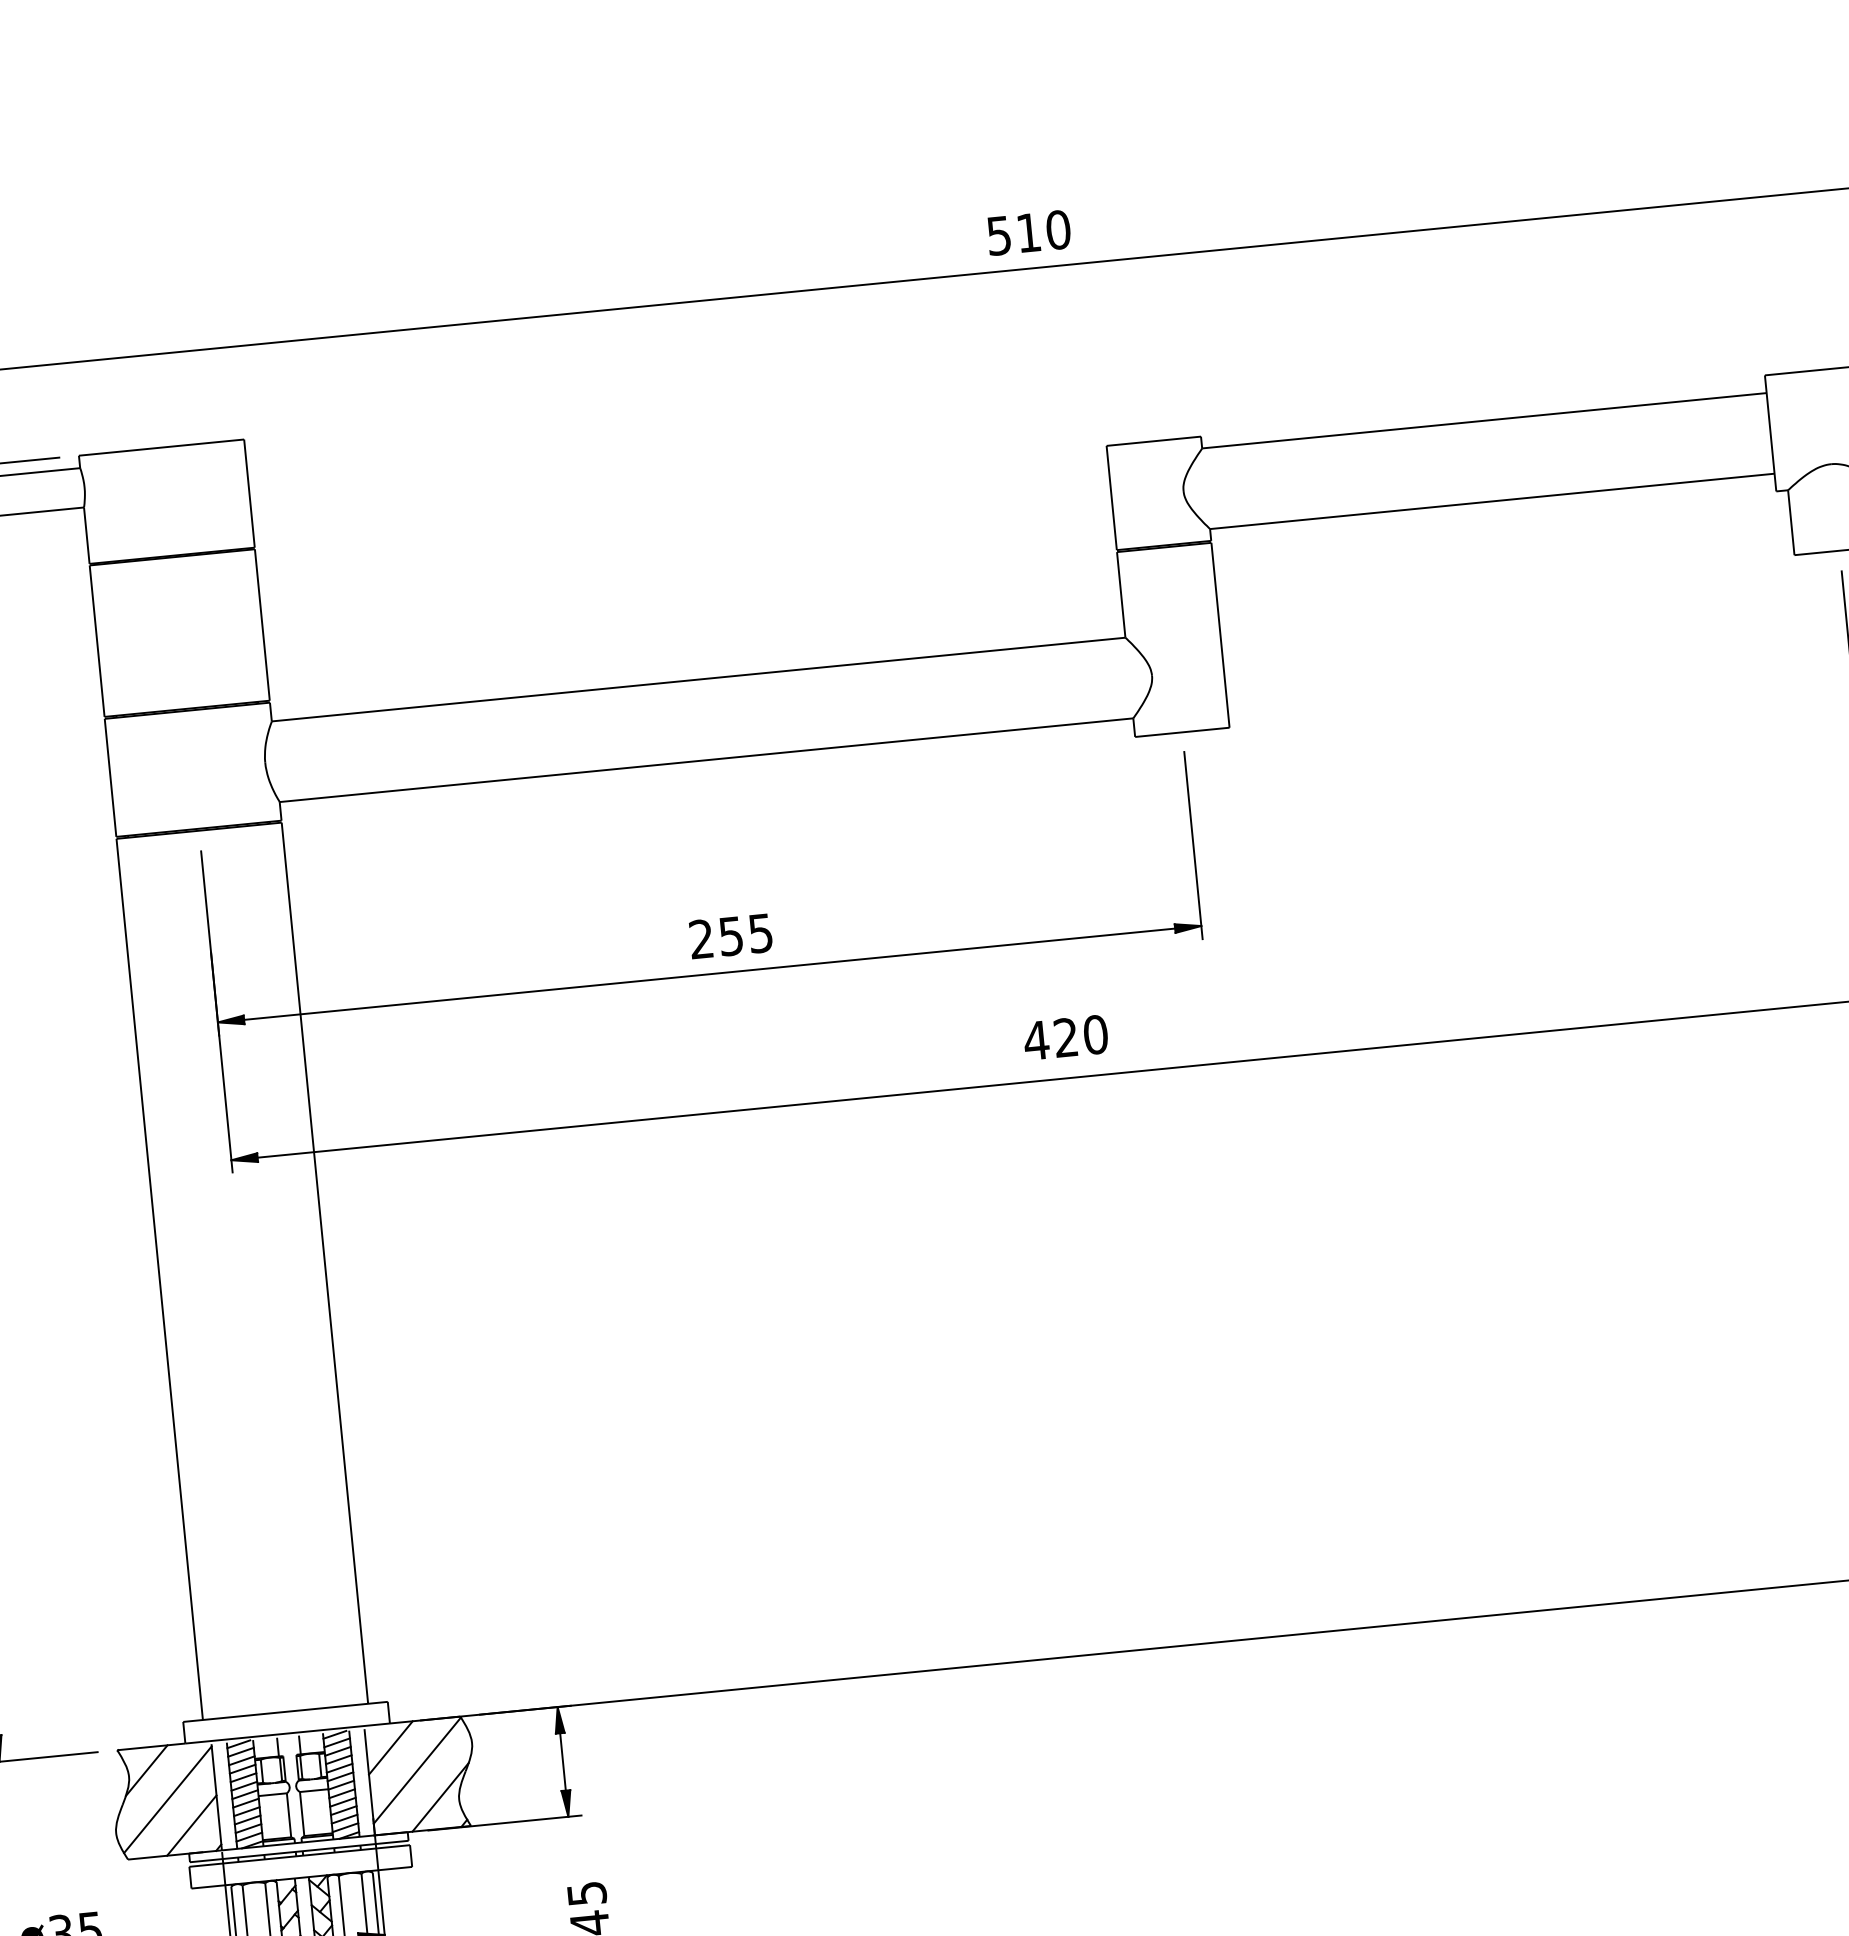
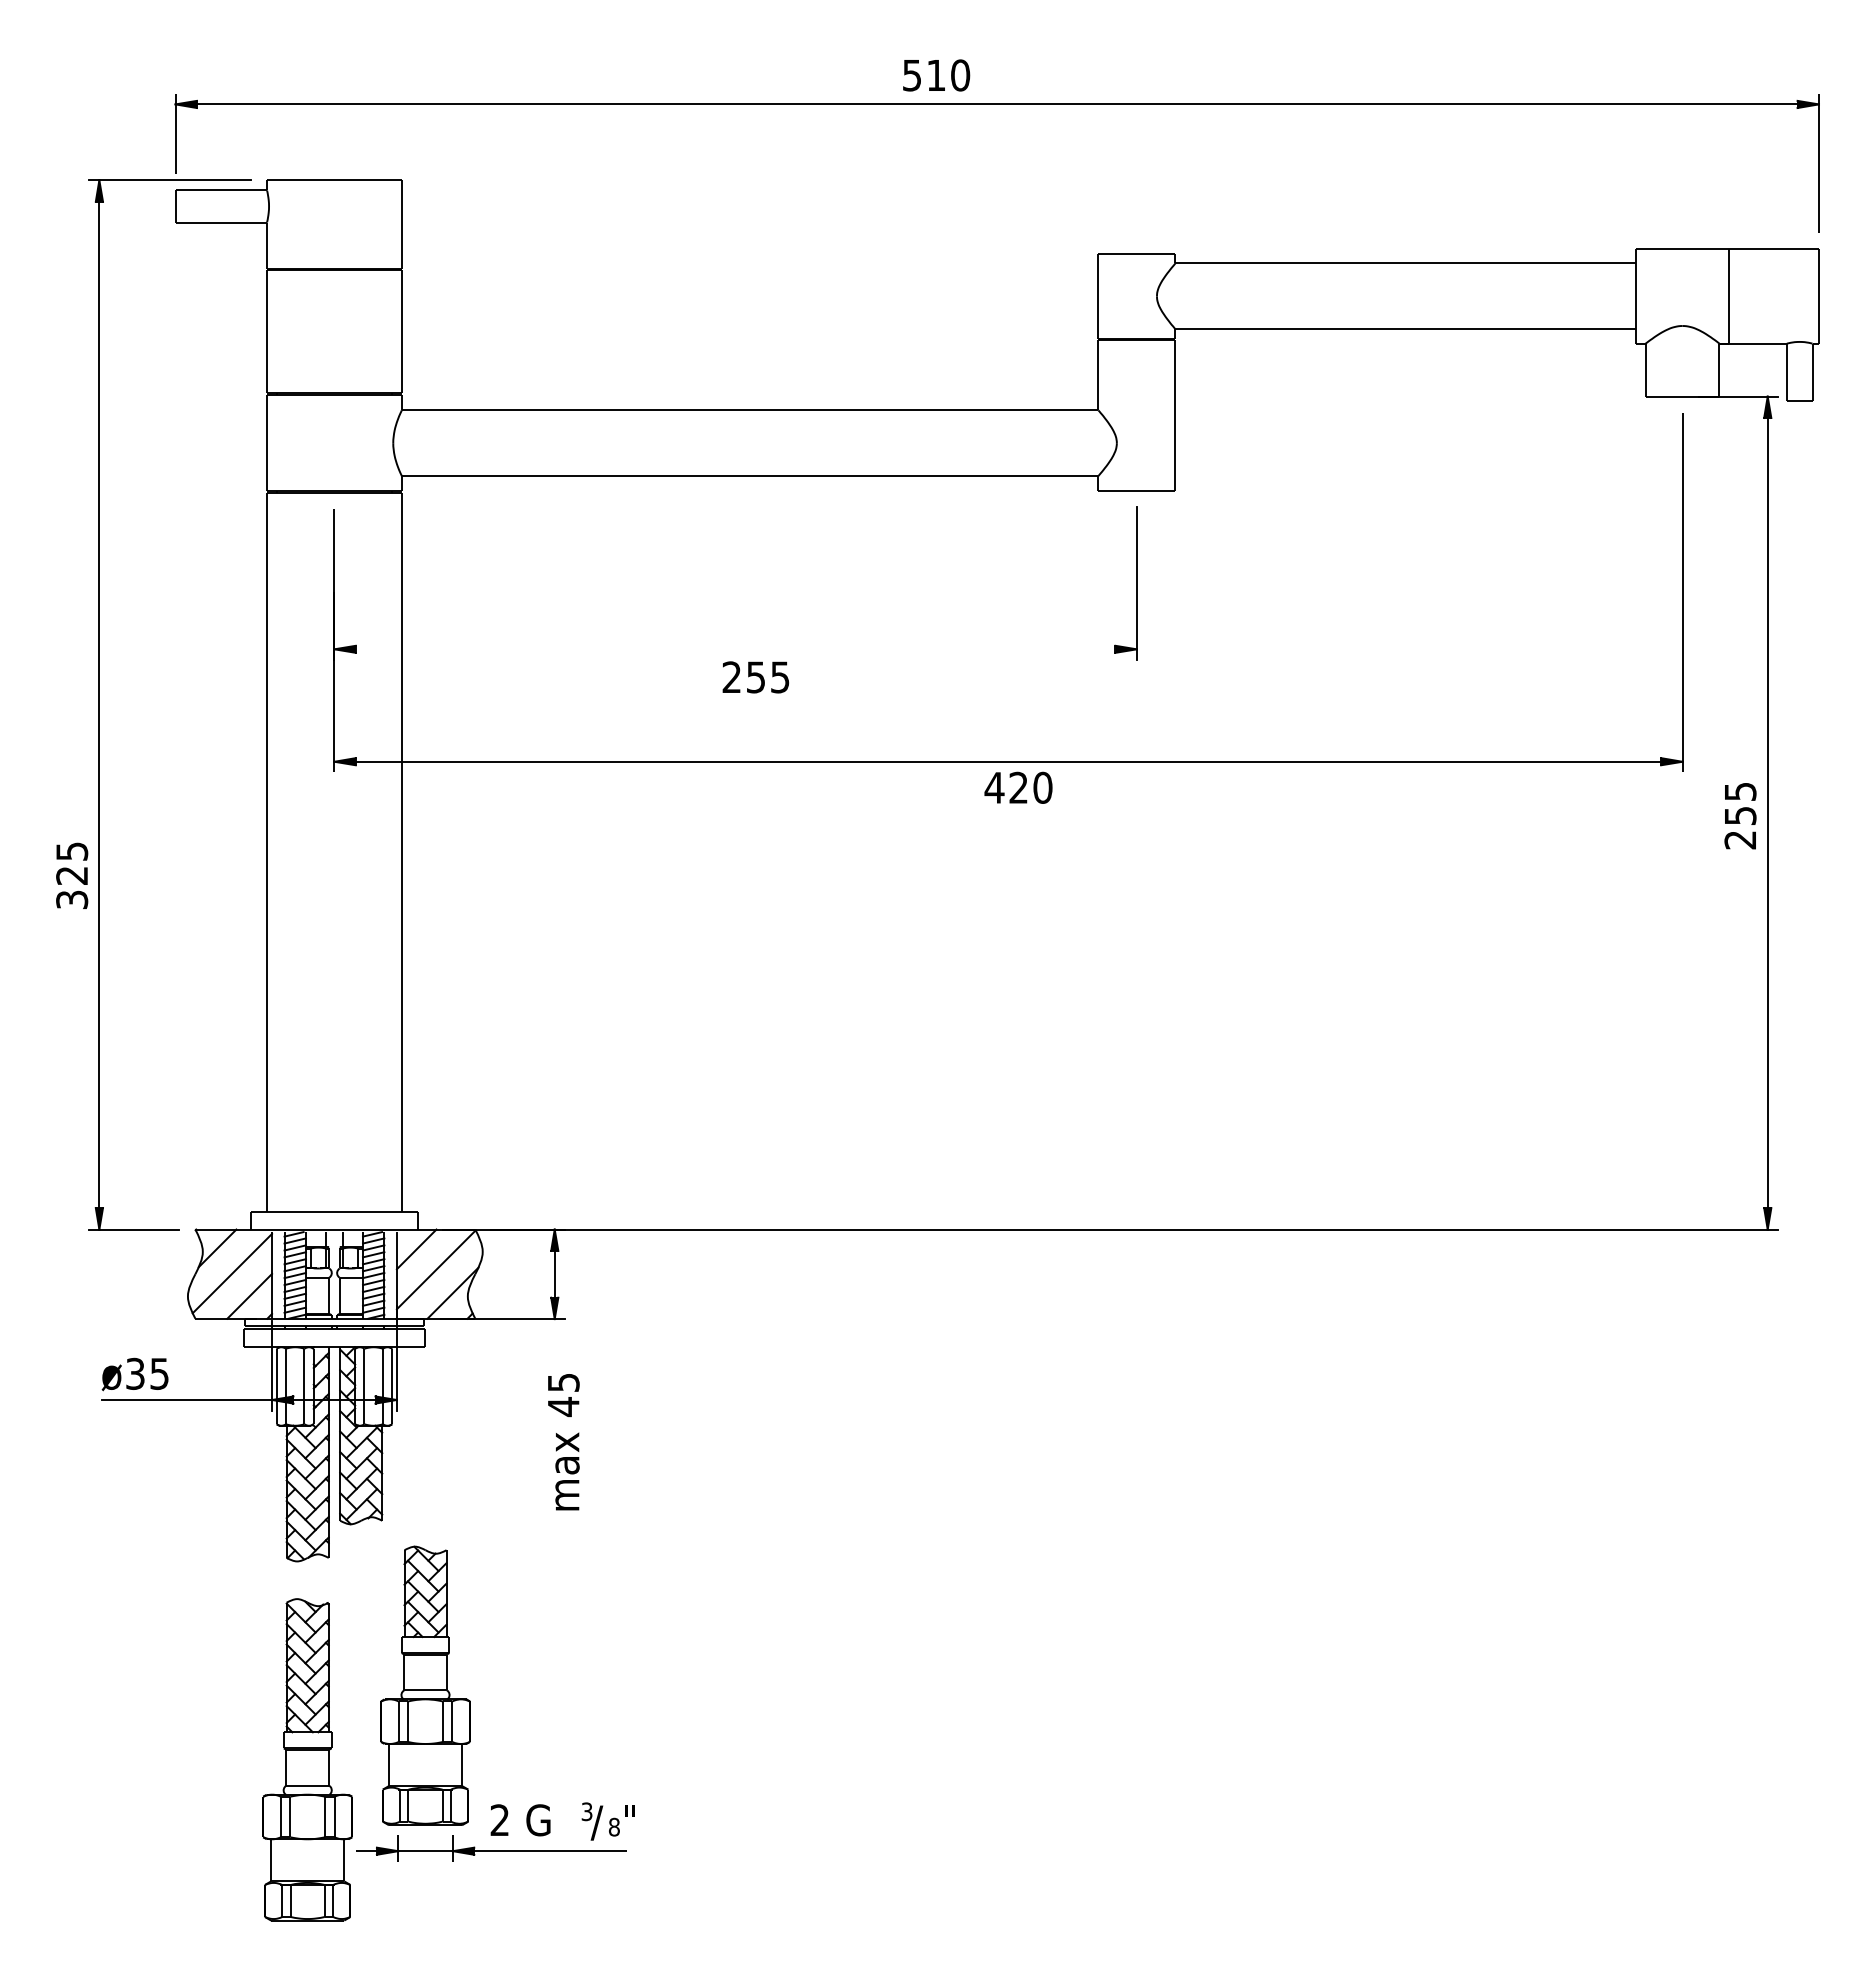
text: (1028, 232) -> (936, 75), moved
text: (730, 936) -> (755, 677), moved
line: (709, 974) -> (735, 649), removed
text: (1065, 1037) -> (1018, 787), moved

